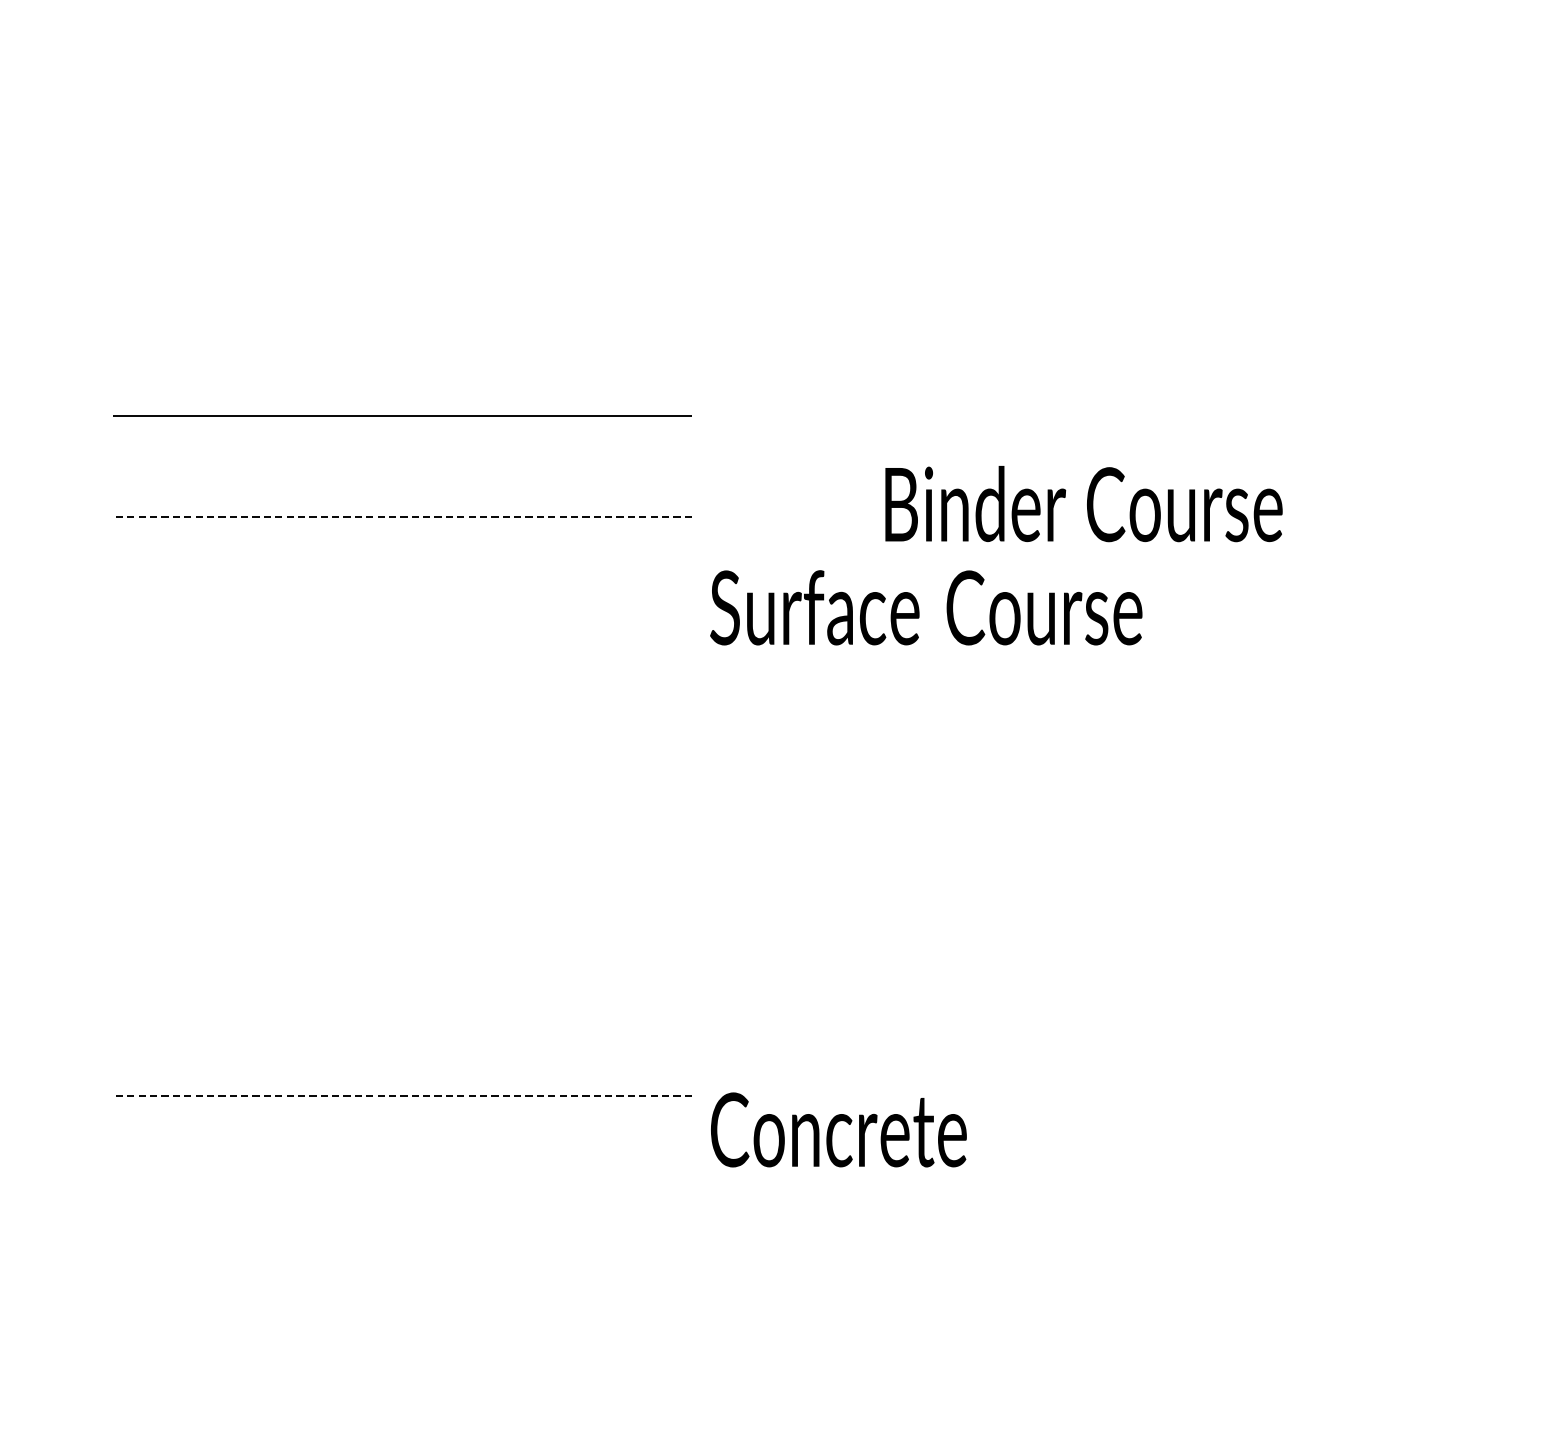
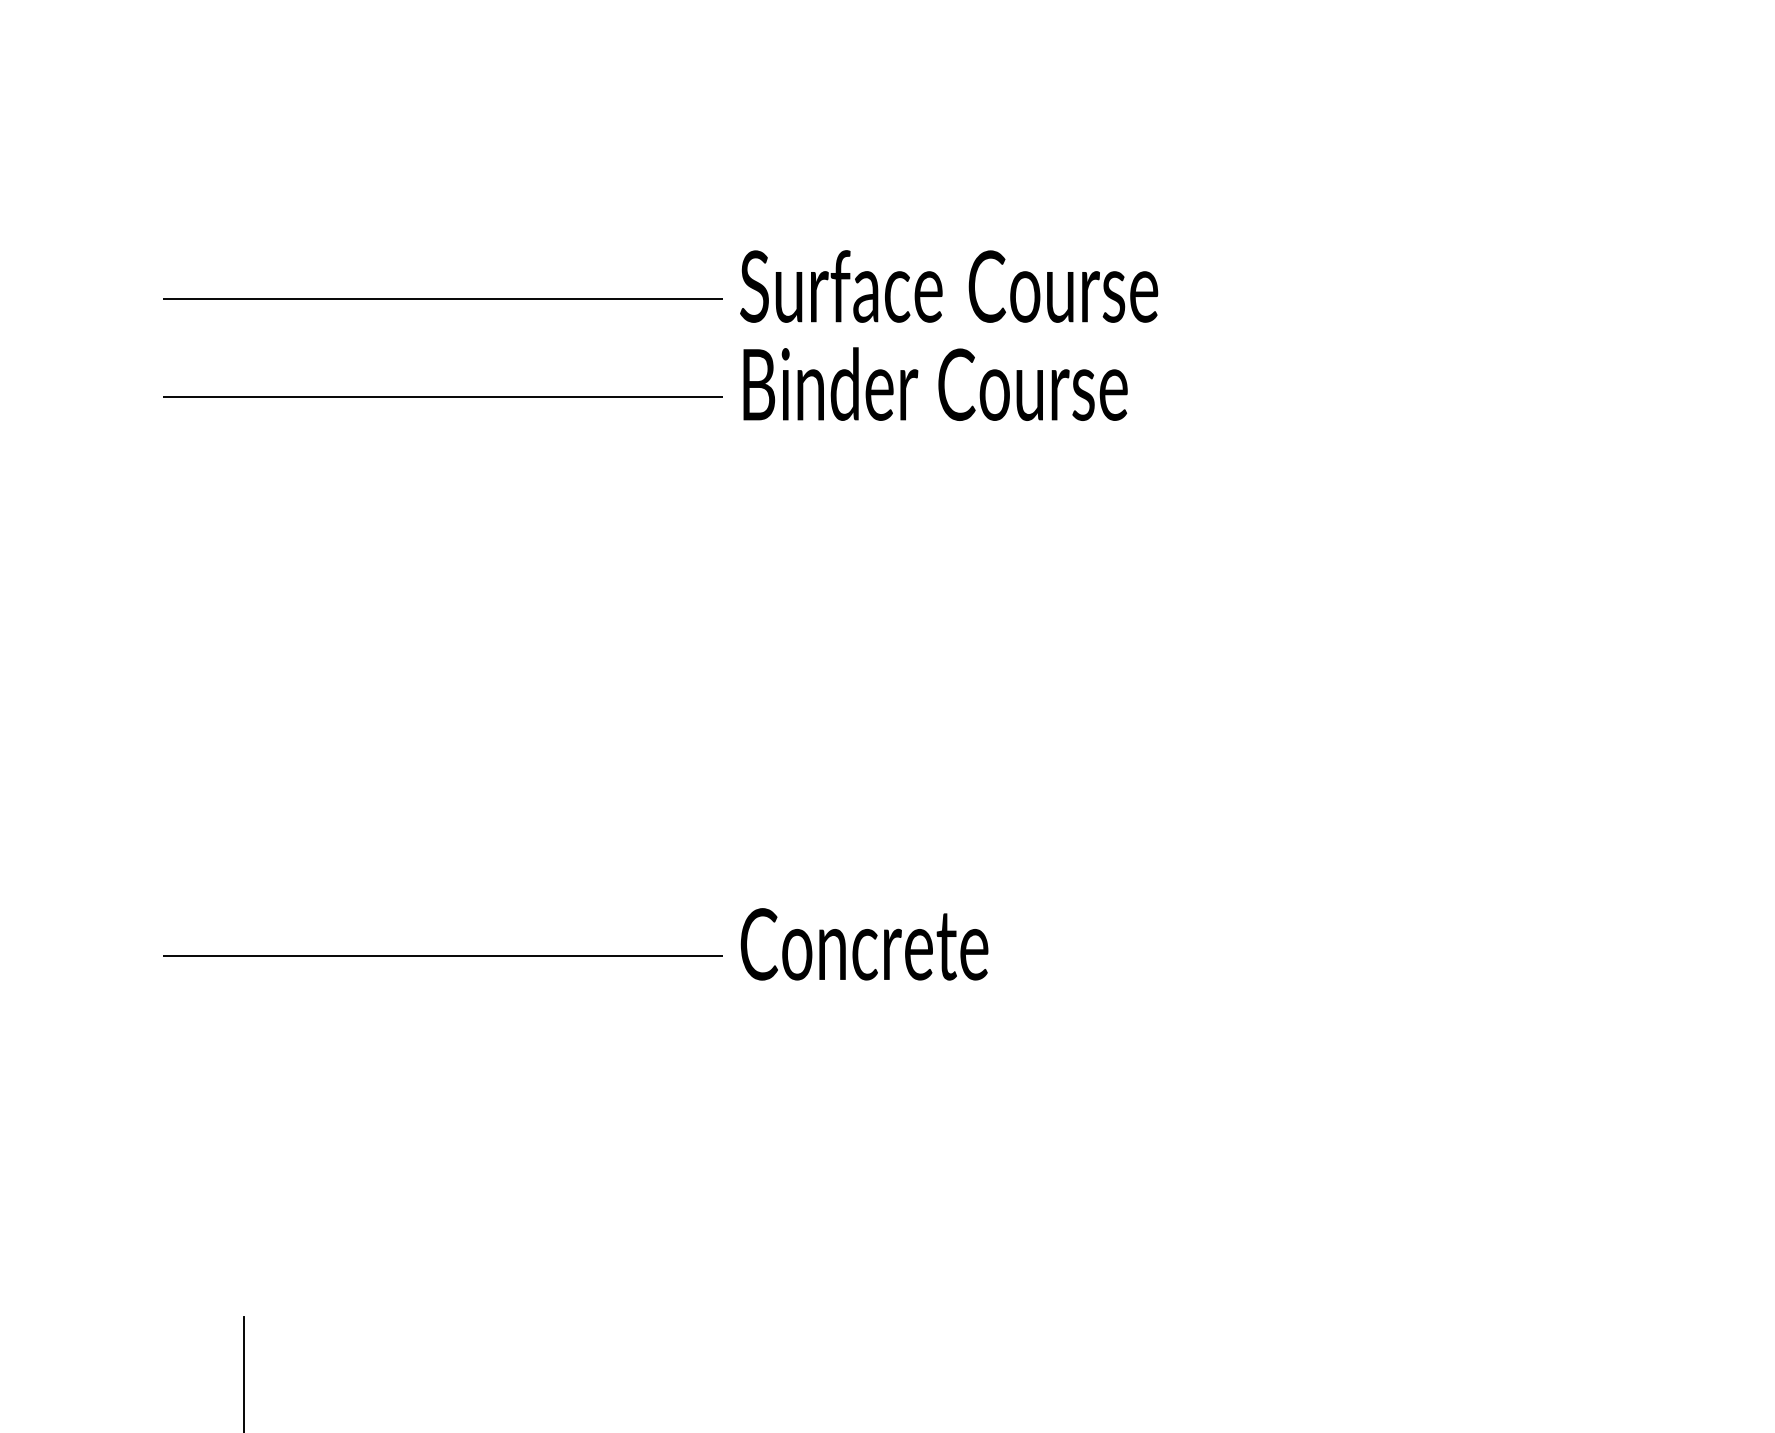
text: (1083, 503) -> (935, 383), moved
line: (402, 516) -> (442, 396), dashed -> solid
text: (926, 607) -> (949, 286), moved
line: (402, 1095) -> (442, 956), dashed -> solid
text: (838, 1130) -> (864, 944), moved

